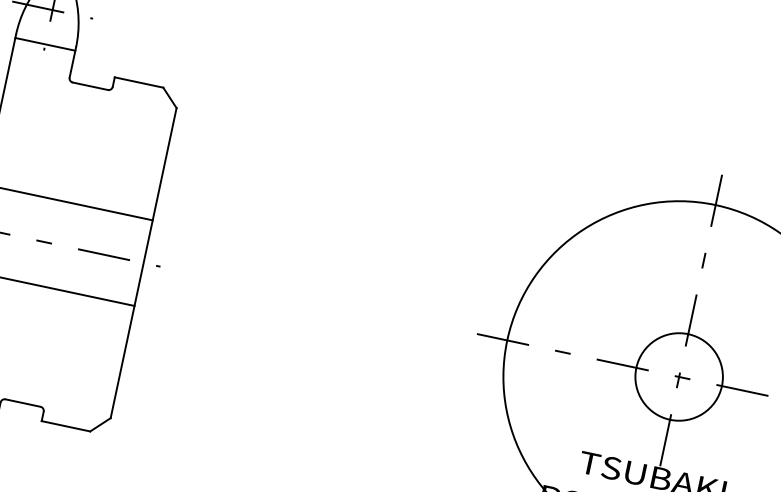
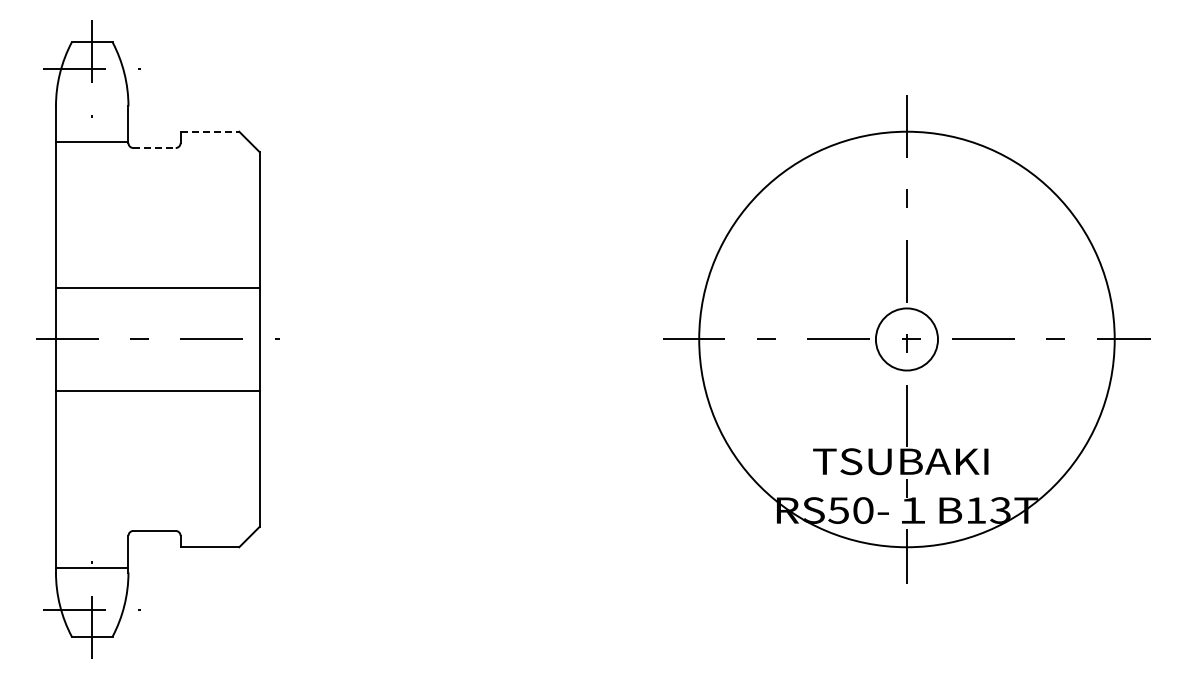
line: (44, 44) -> (91, 141), moved
line: (139, 82) -> (210, 131), solid -> dashed
line: (91, 86) -> (155, 148), solid -> dashed
circle: (678, 376) -> (906, 339), size x0.6

